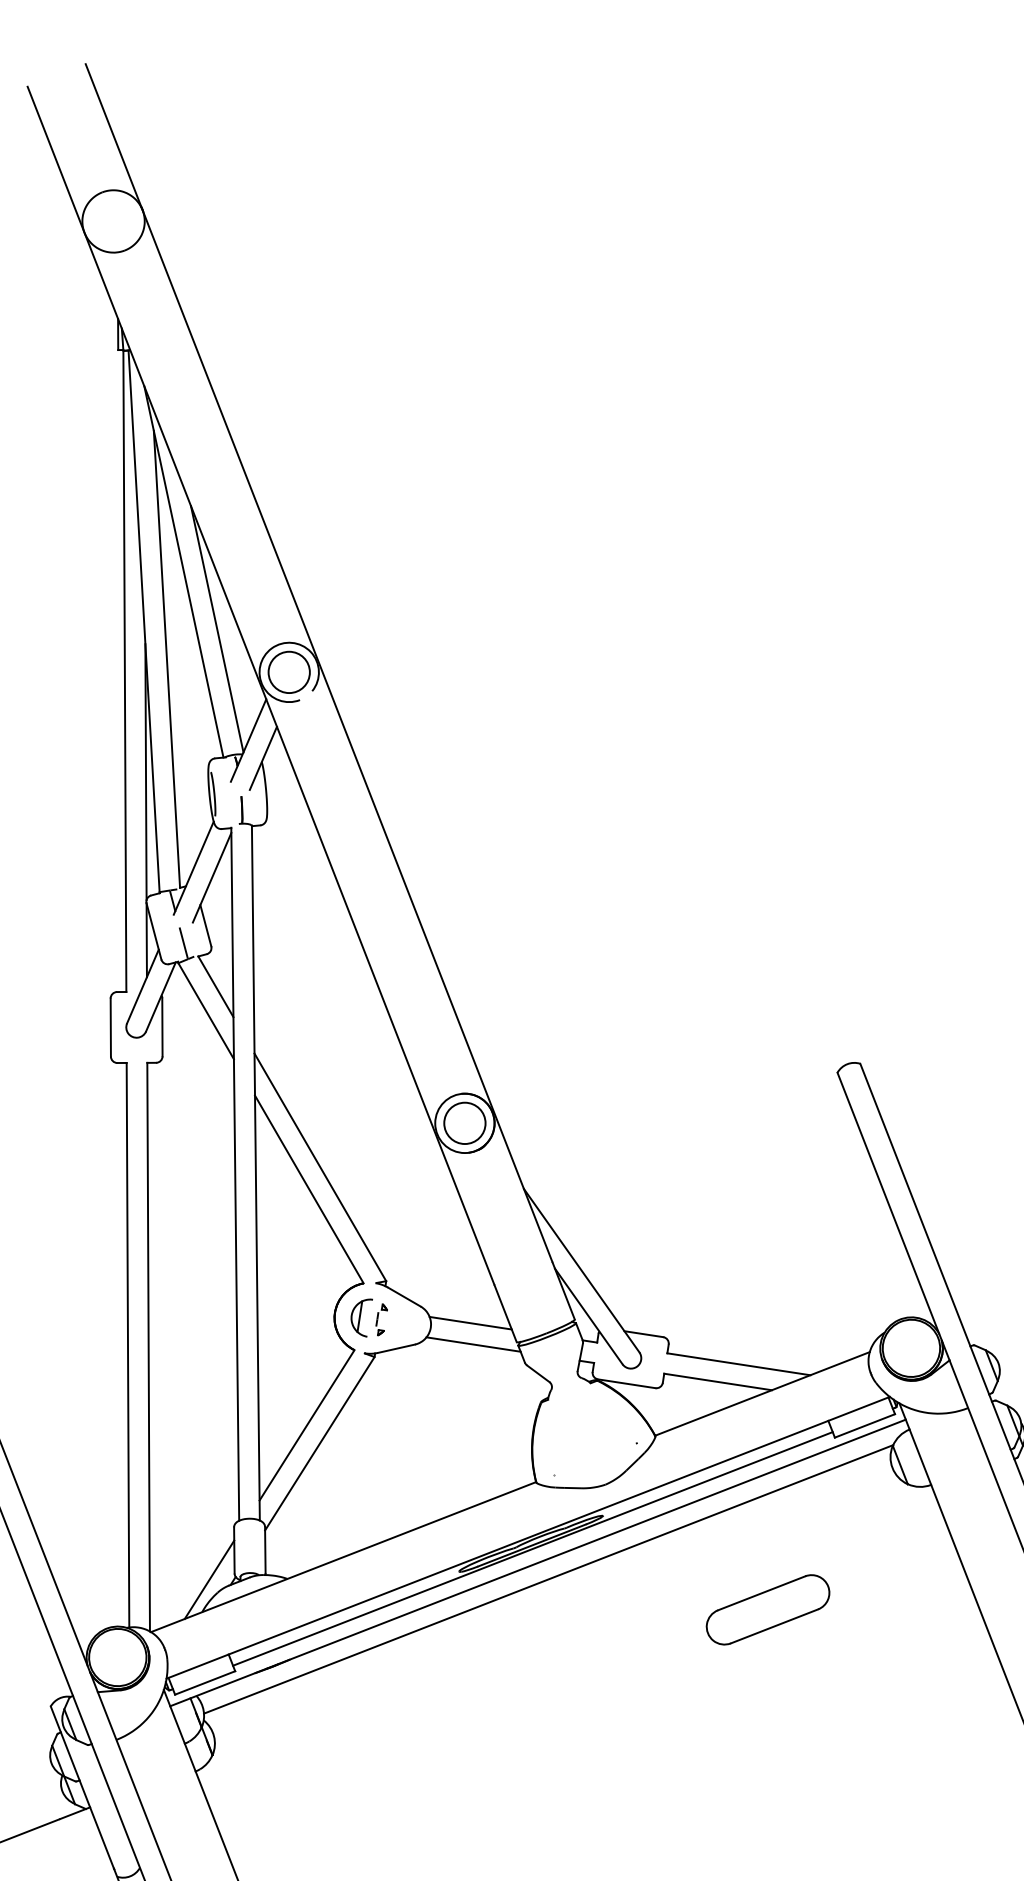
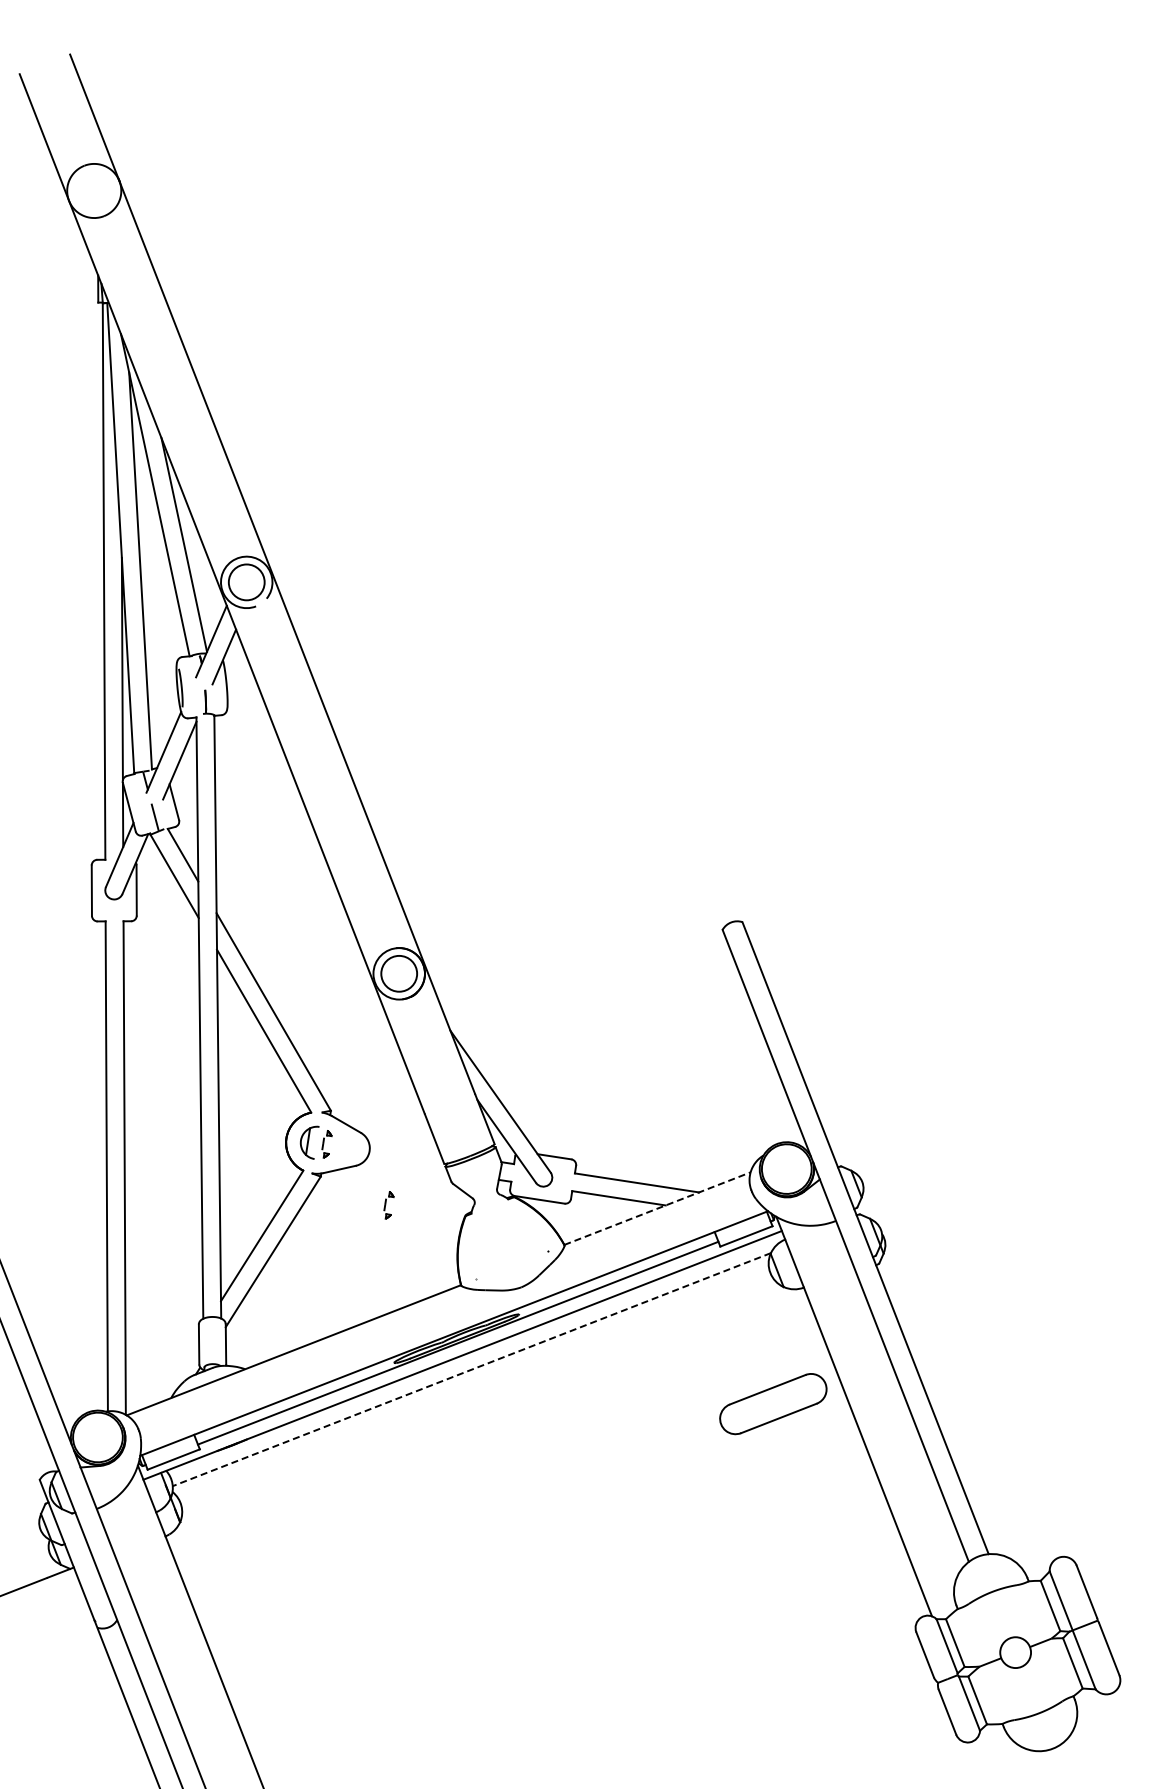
line: (469, 1322) -> (403, 1146), removed
line: (473, 1344) -> (406, 1165), removed
part: (452, 1390) -> (388, 1205), added
line: (762, 1393) -> (657, 1208), solid -> dashed
line: (209, 1579) -> (177, 1369), removed
line: (548, 1579) -> (471, 1369), solid -> dashed
part: (768, 1610) -> (773, 1404), moved

